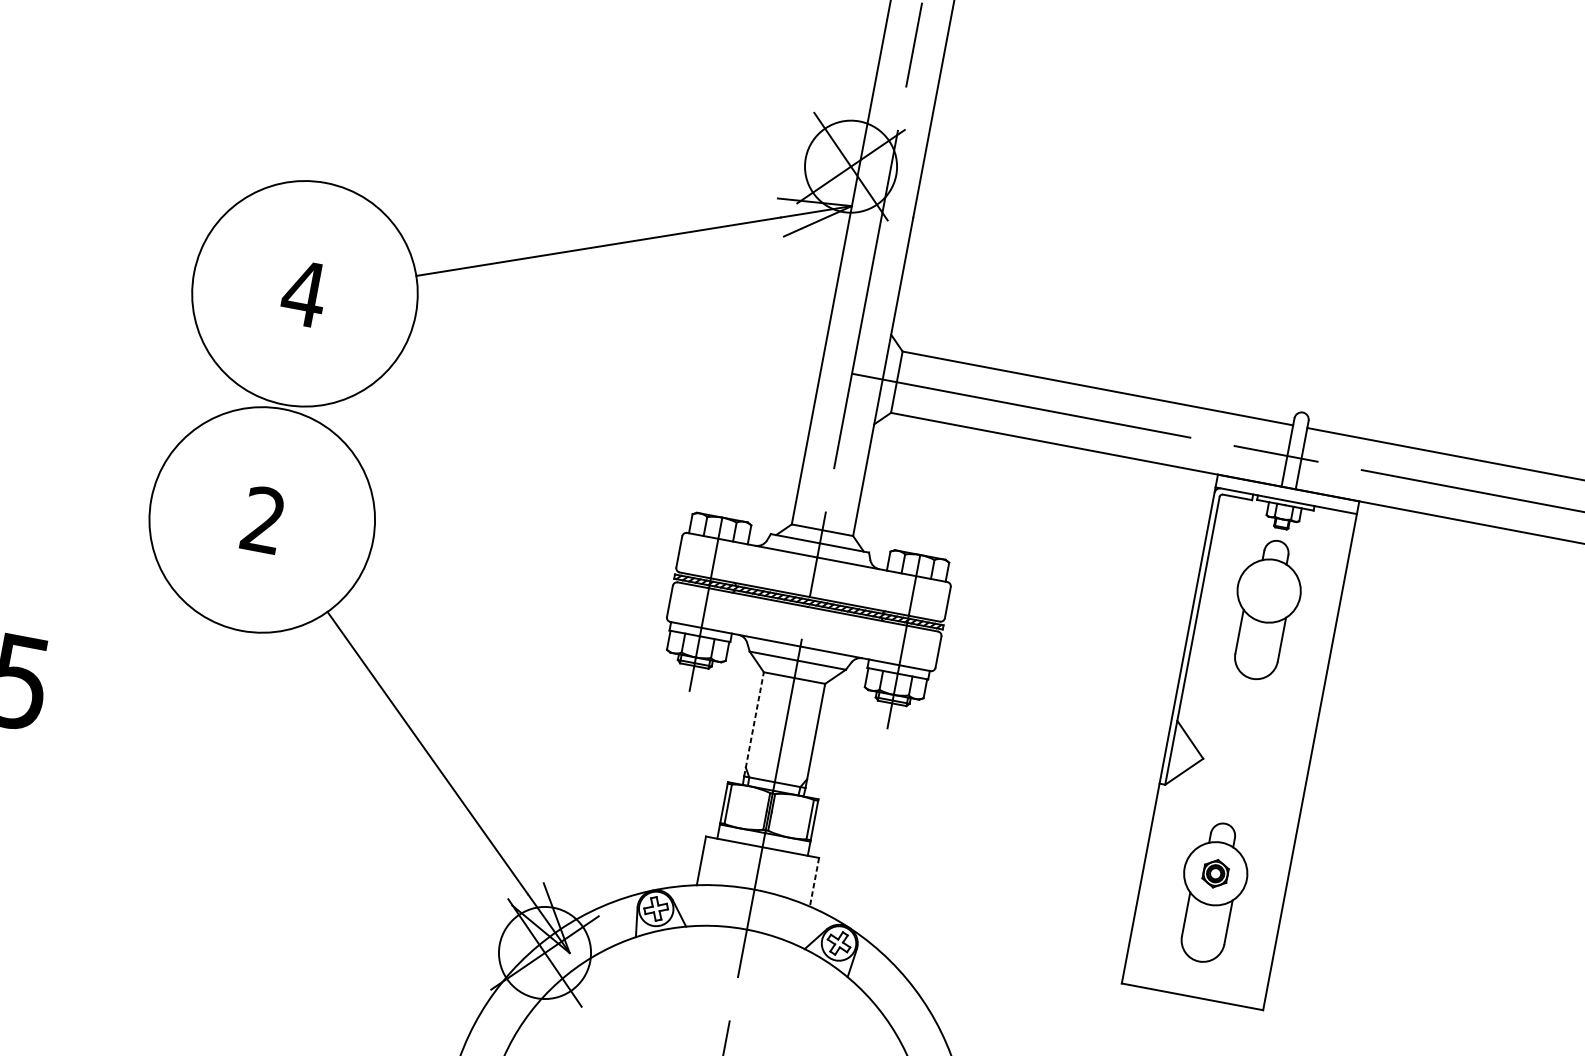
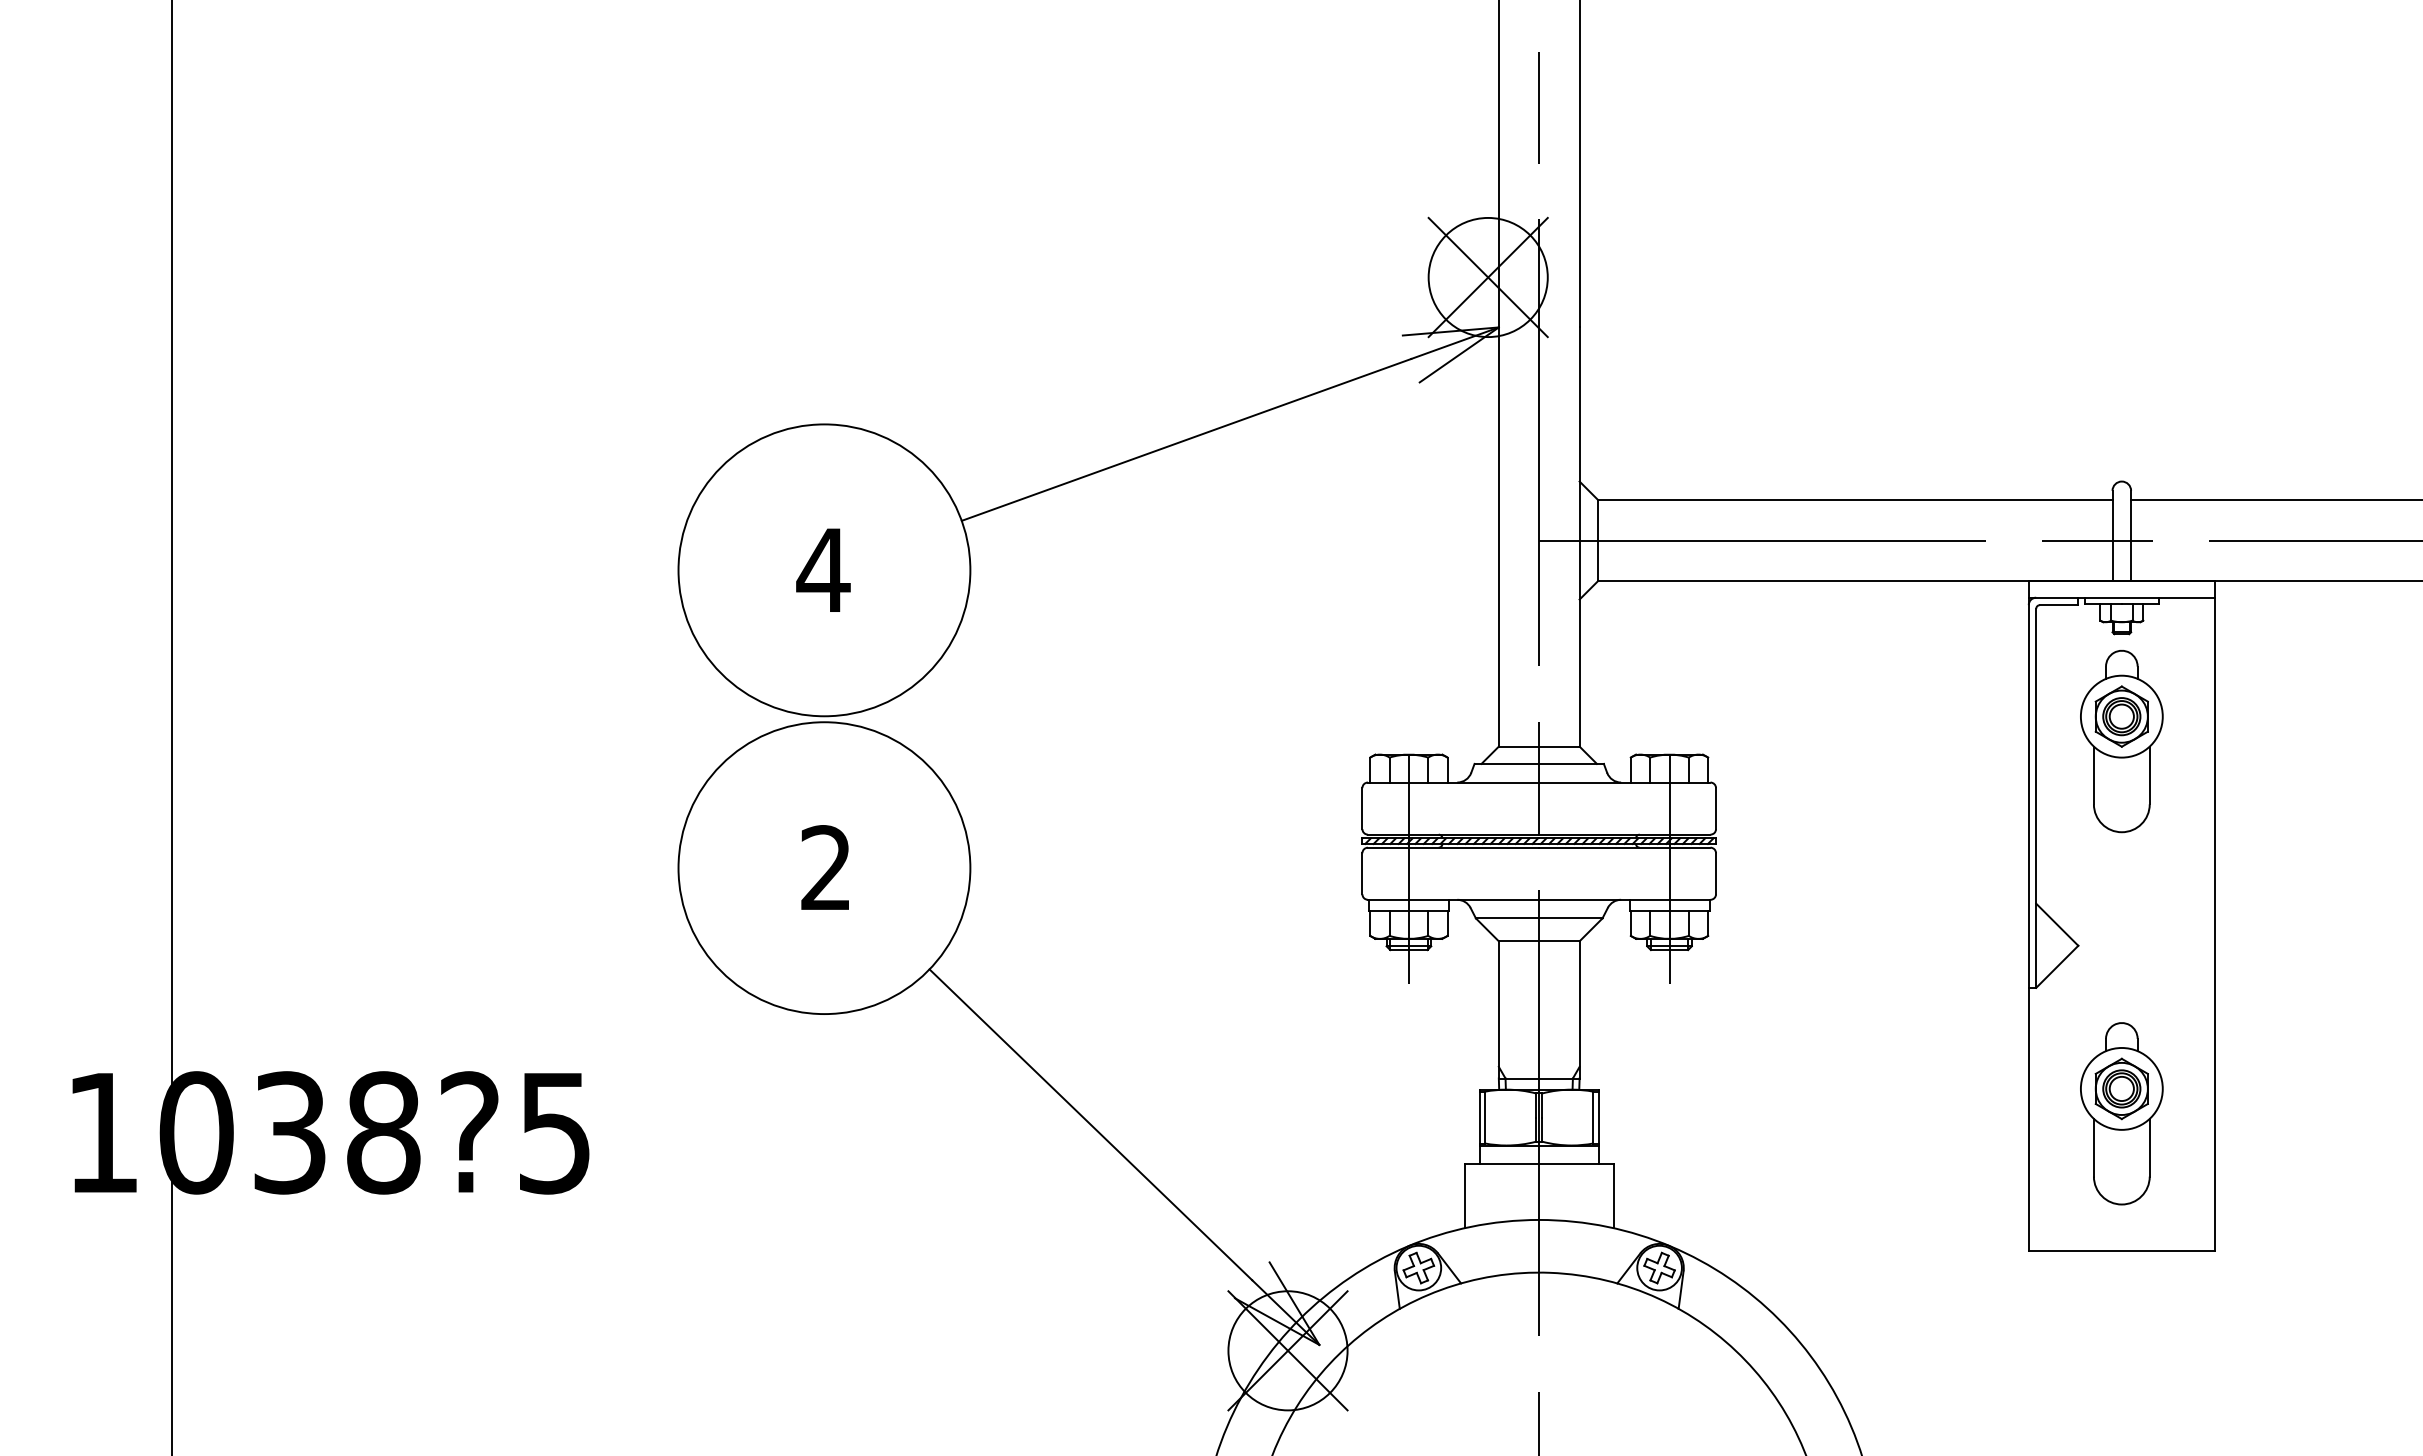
part: (1268, 590) -> (2121, 716), added
line: (753, 724) -> (1498, 1009), dashed -> solid
part: (1215, 873) -> (2121, 1088), size x1.67
line: (814, 882) -> (1613, 1196), dashed -> solid

